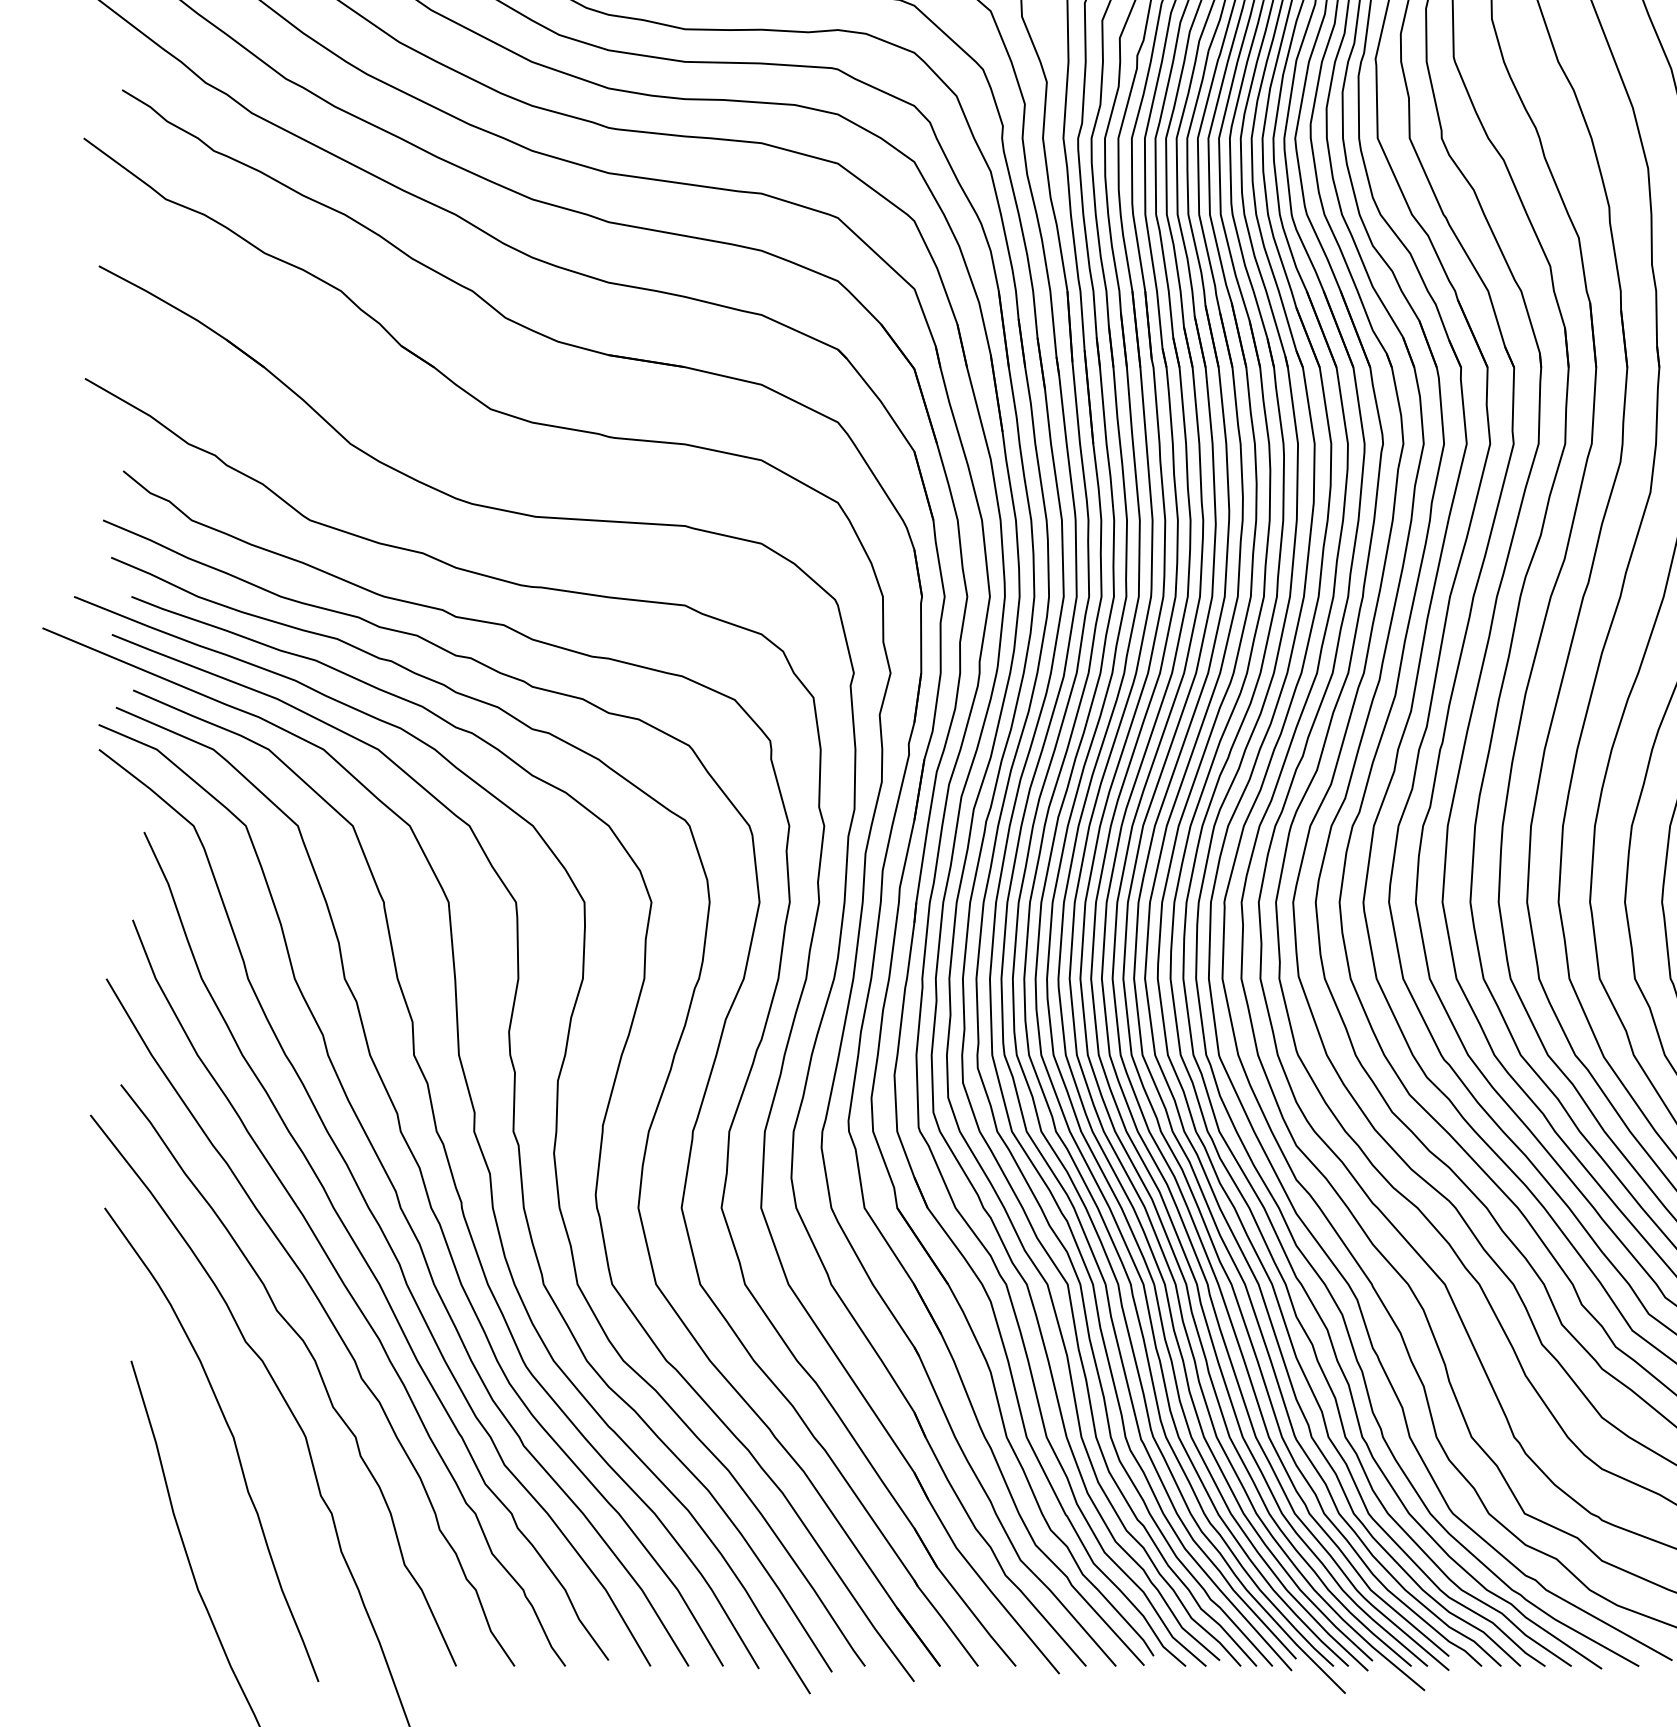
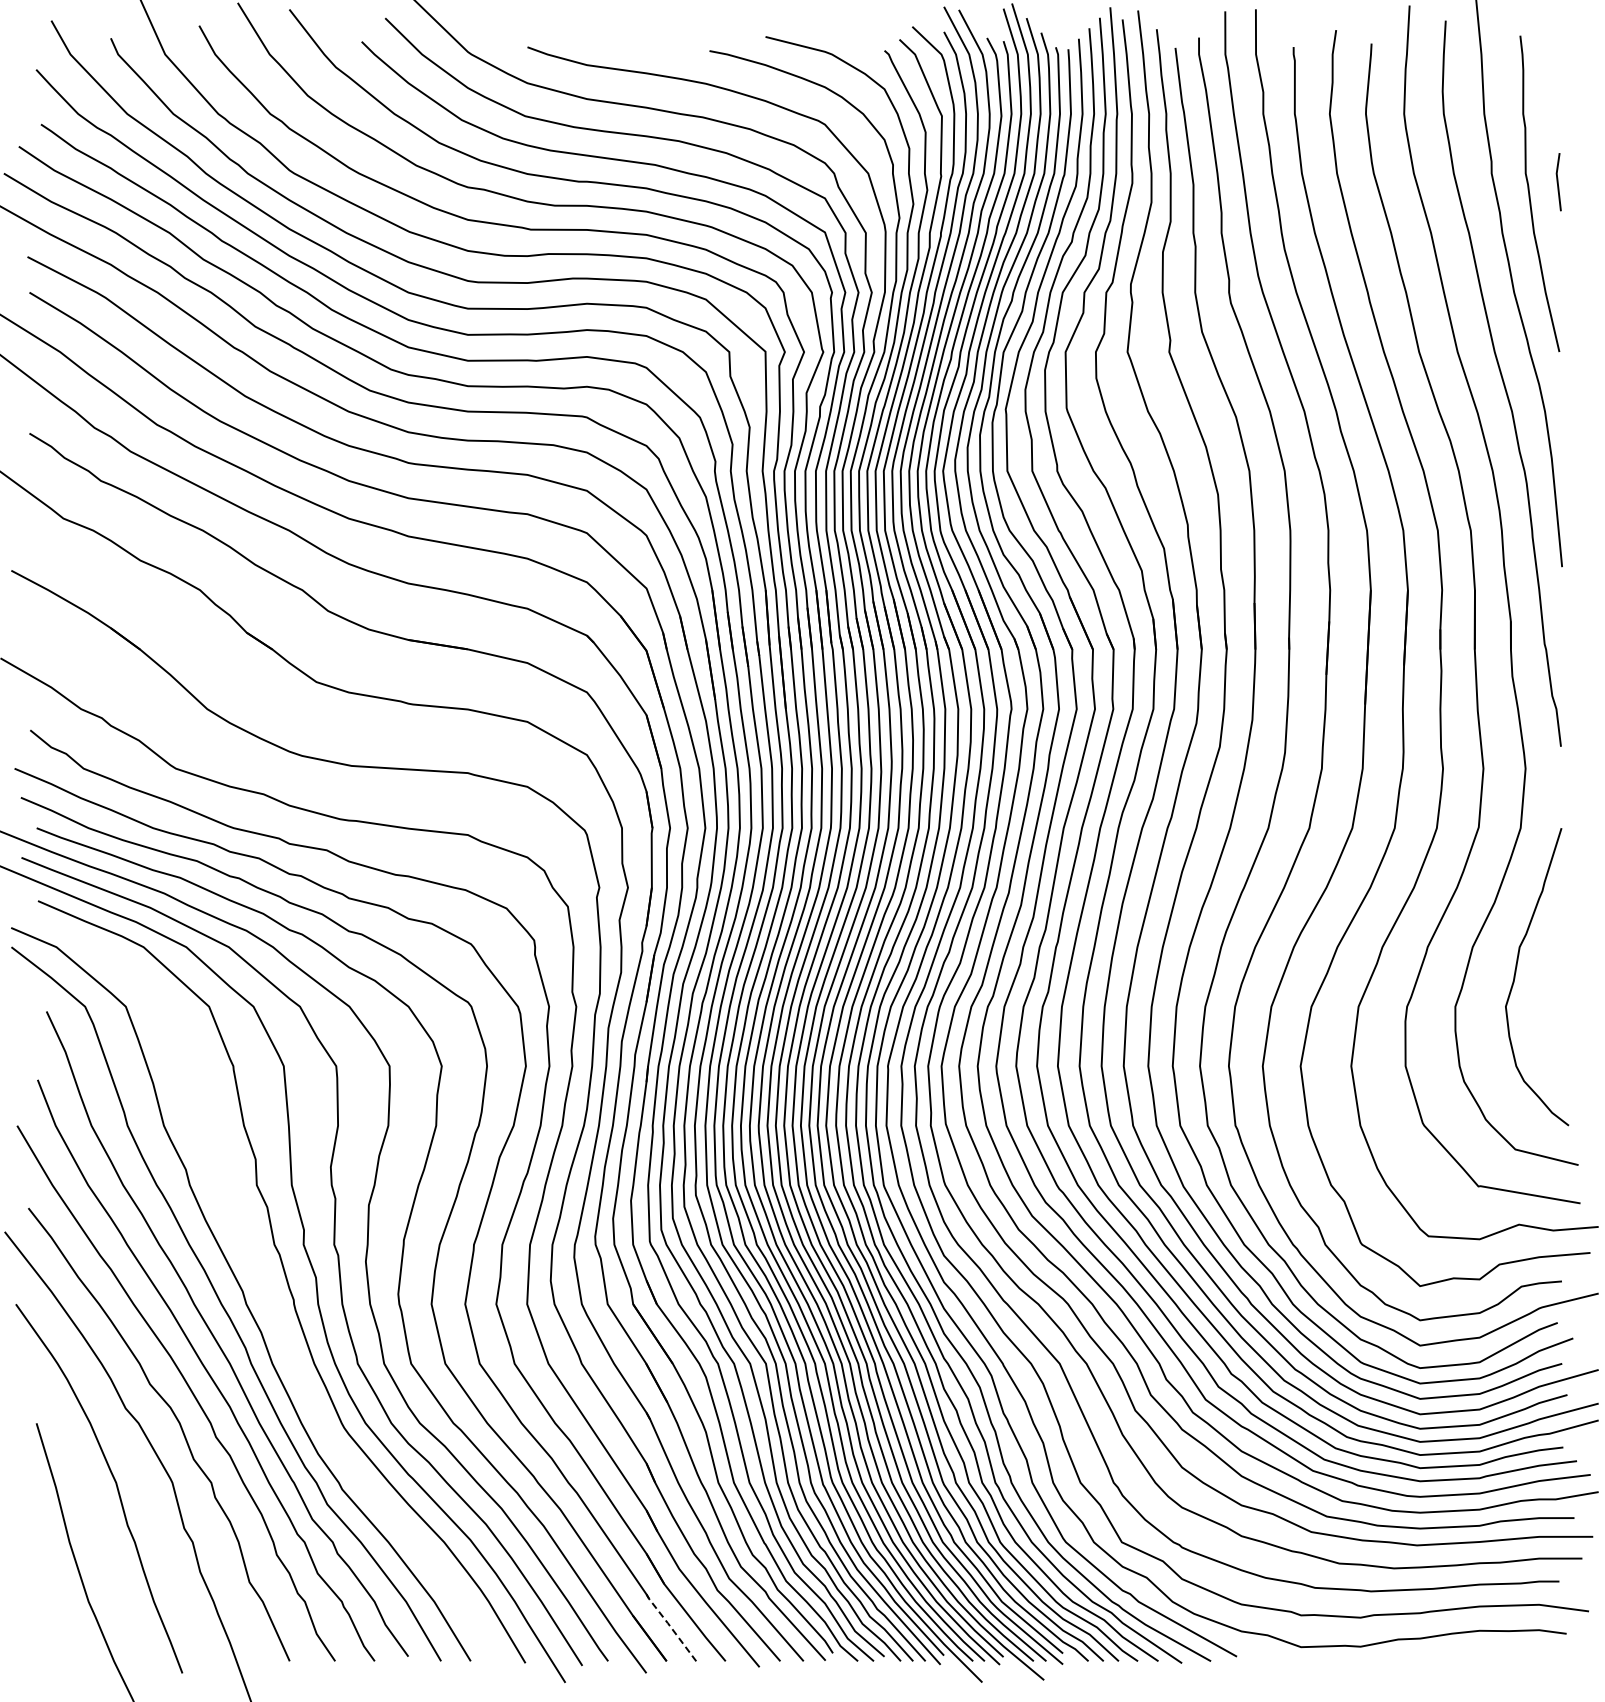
curve: (422, 1183) -> (263, 1285), removed
line: (945, 1621) -> (670, 1626), solid -> dashed

